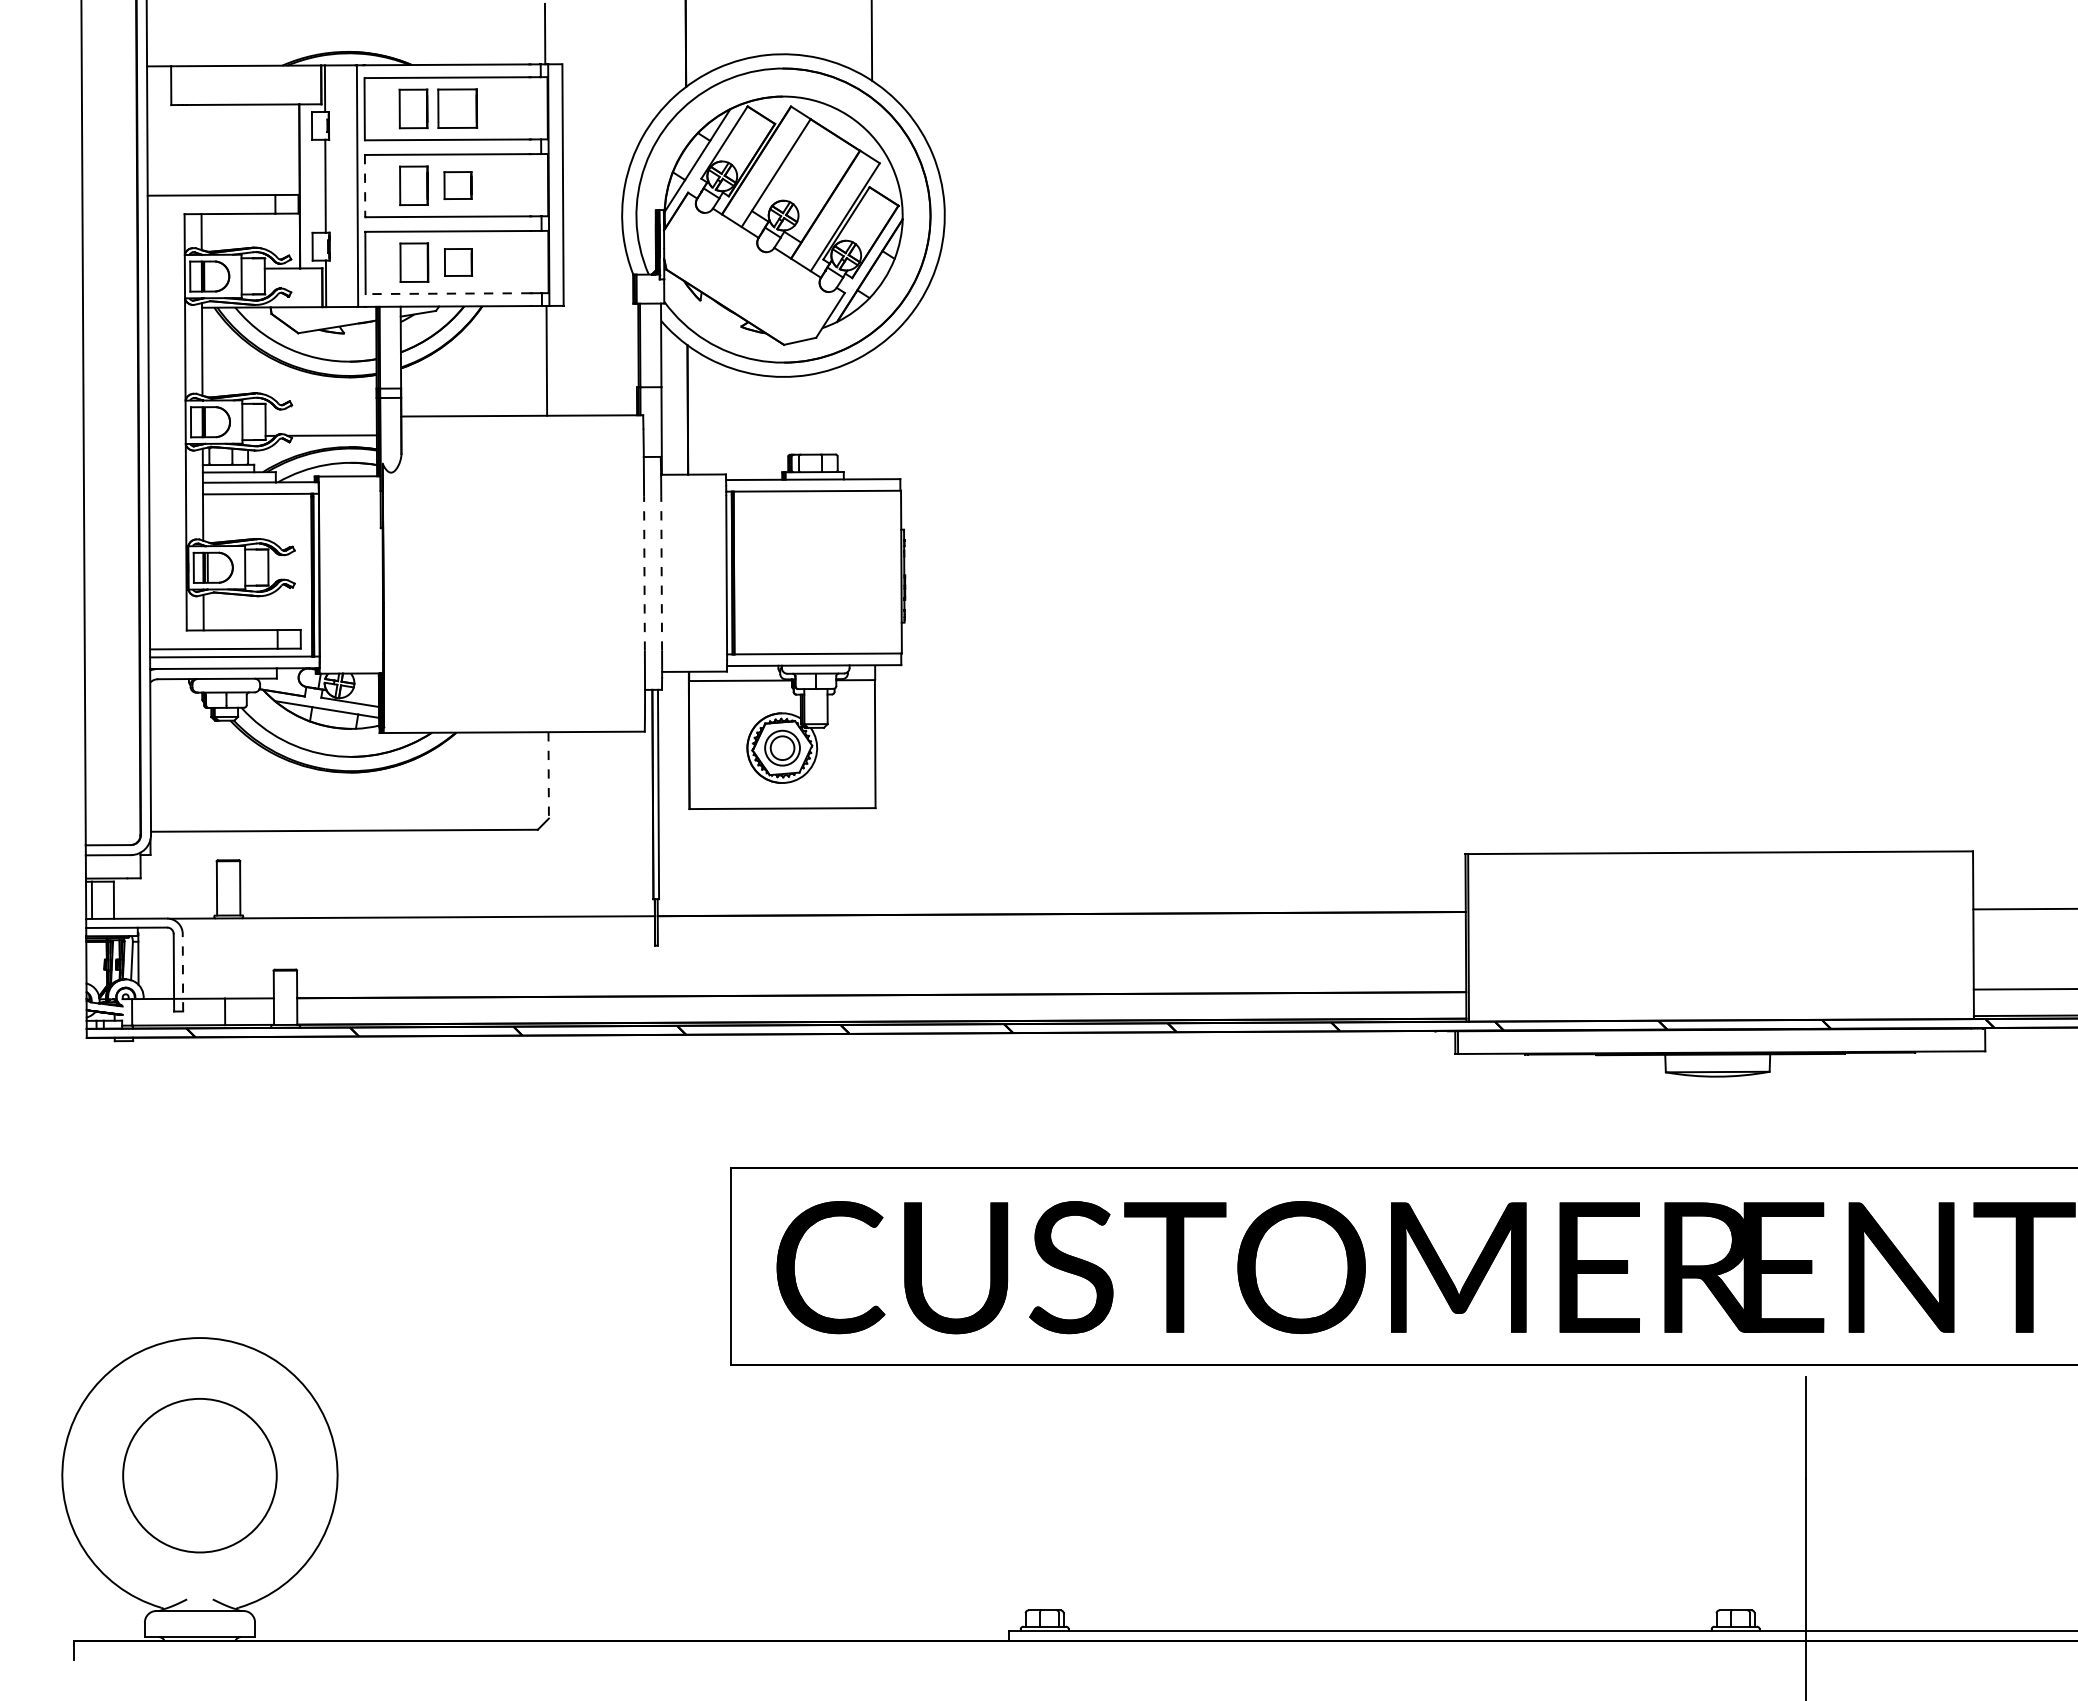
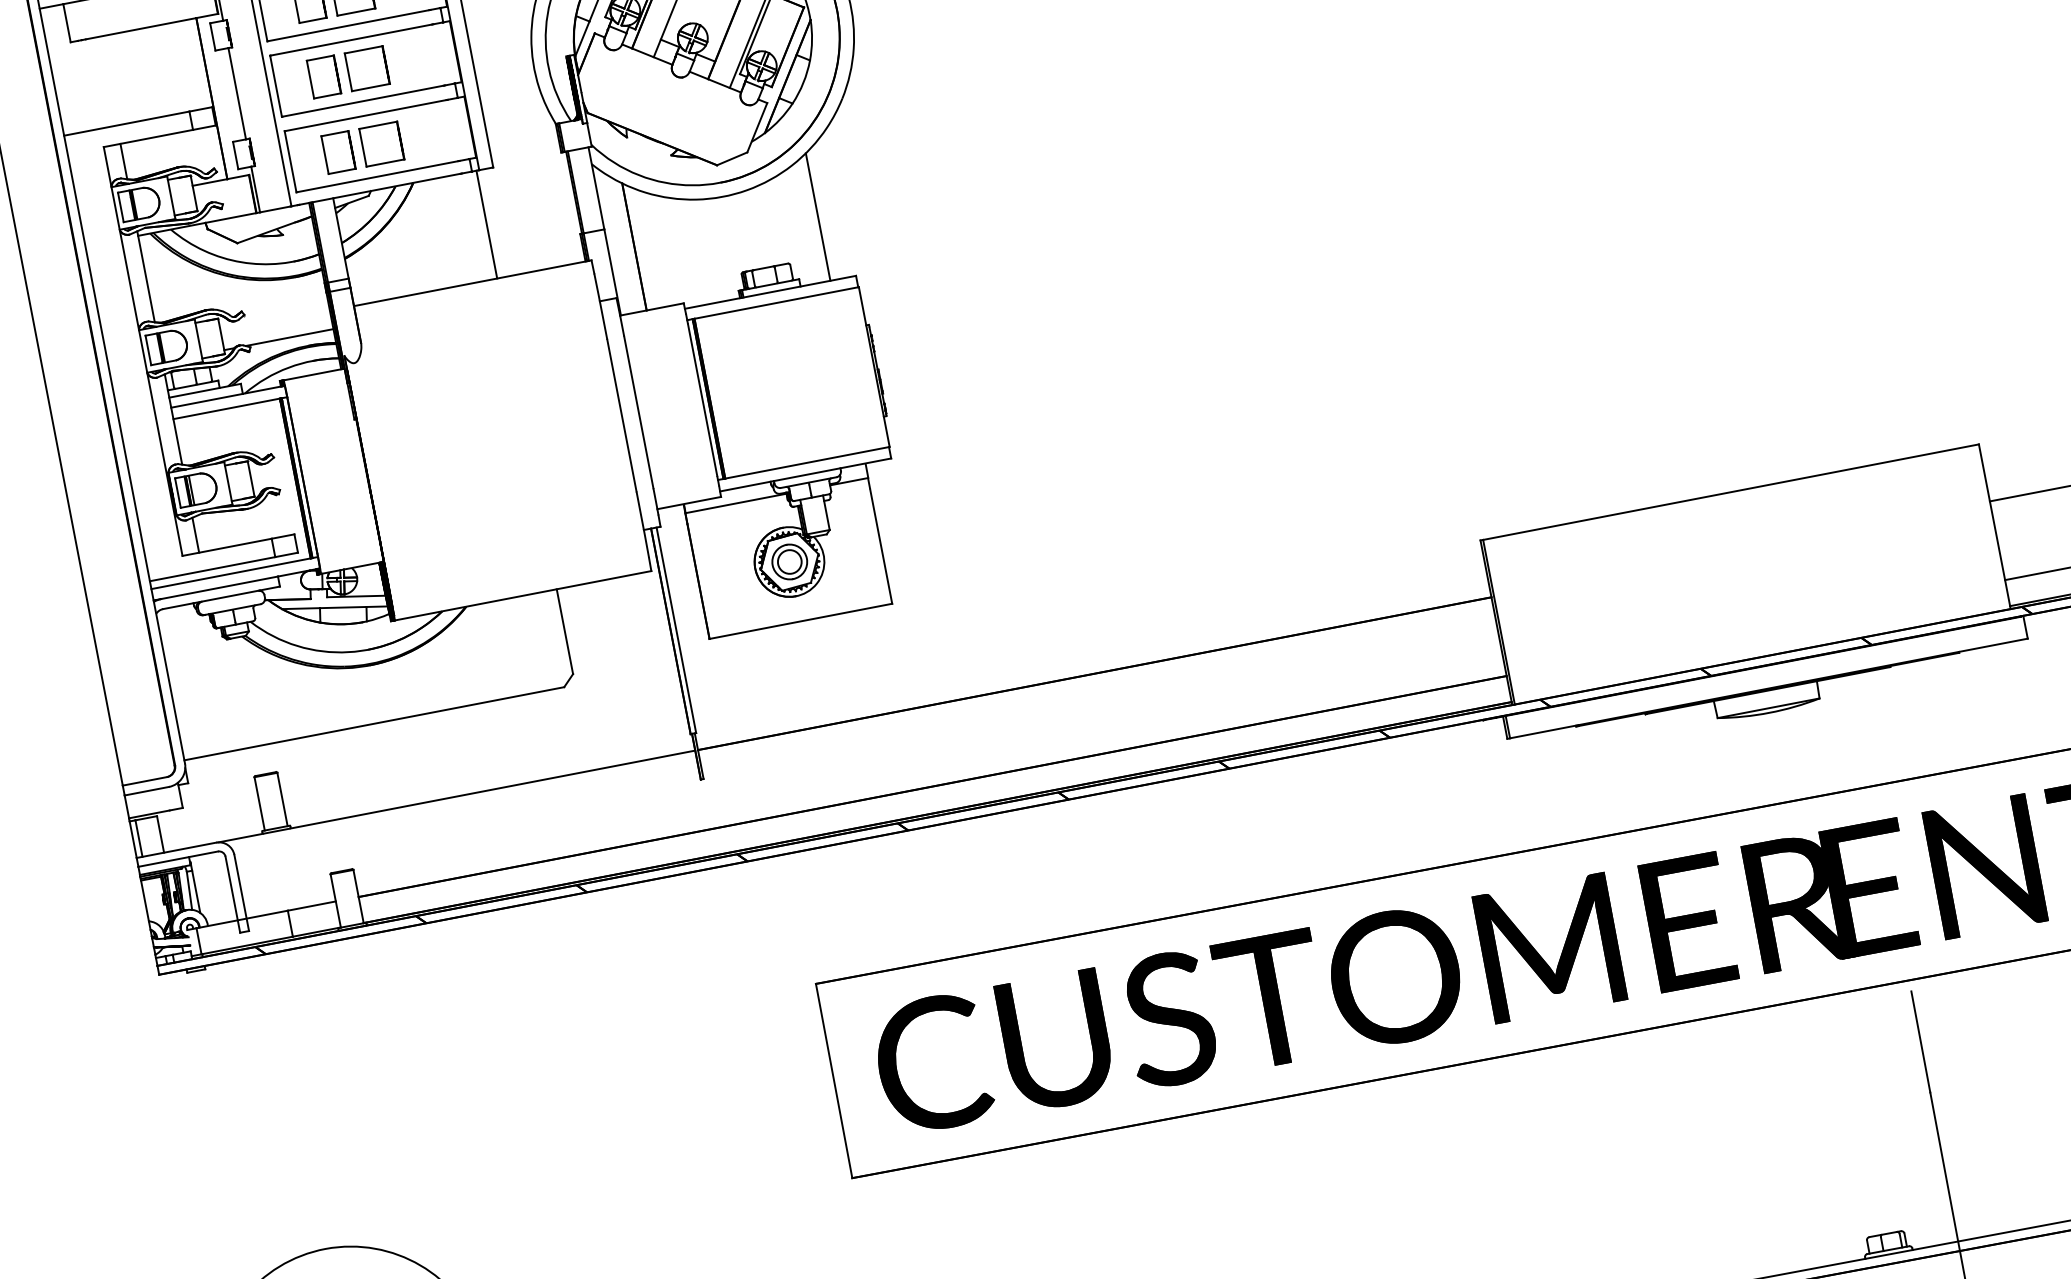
part: (457, 185) -> (366, 68), size x1.43
line: (365, 186) -> (276, 86), dashed -> solid
part: (458, 262) -> (381, 144), size x1.43
line: (447, 293) -> (376, 176), dashed -> solid
line: (873, 414) -> (817, 217), added
line: (644, 572) -> (621, 414), dashed -> solid
line: (661, 572) -> (638, 411), dashed -> solid
line: (548, 775) -> (564, 631), dashed -> solid
line: (182, 972) -> (241, 892), dashed -> solid

